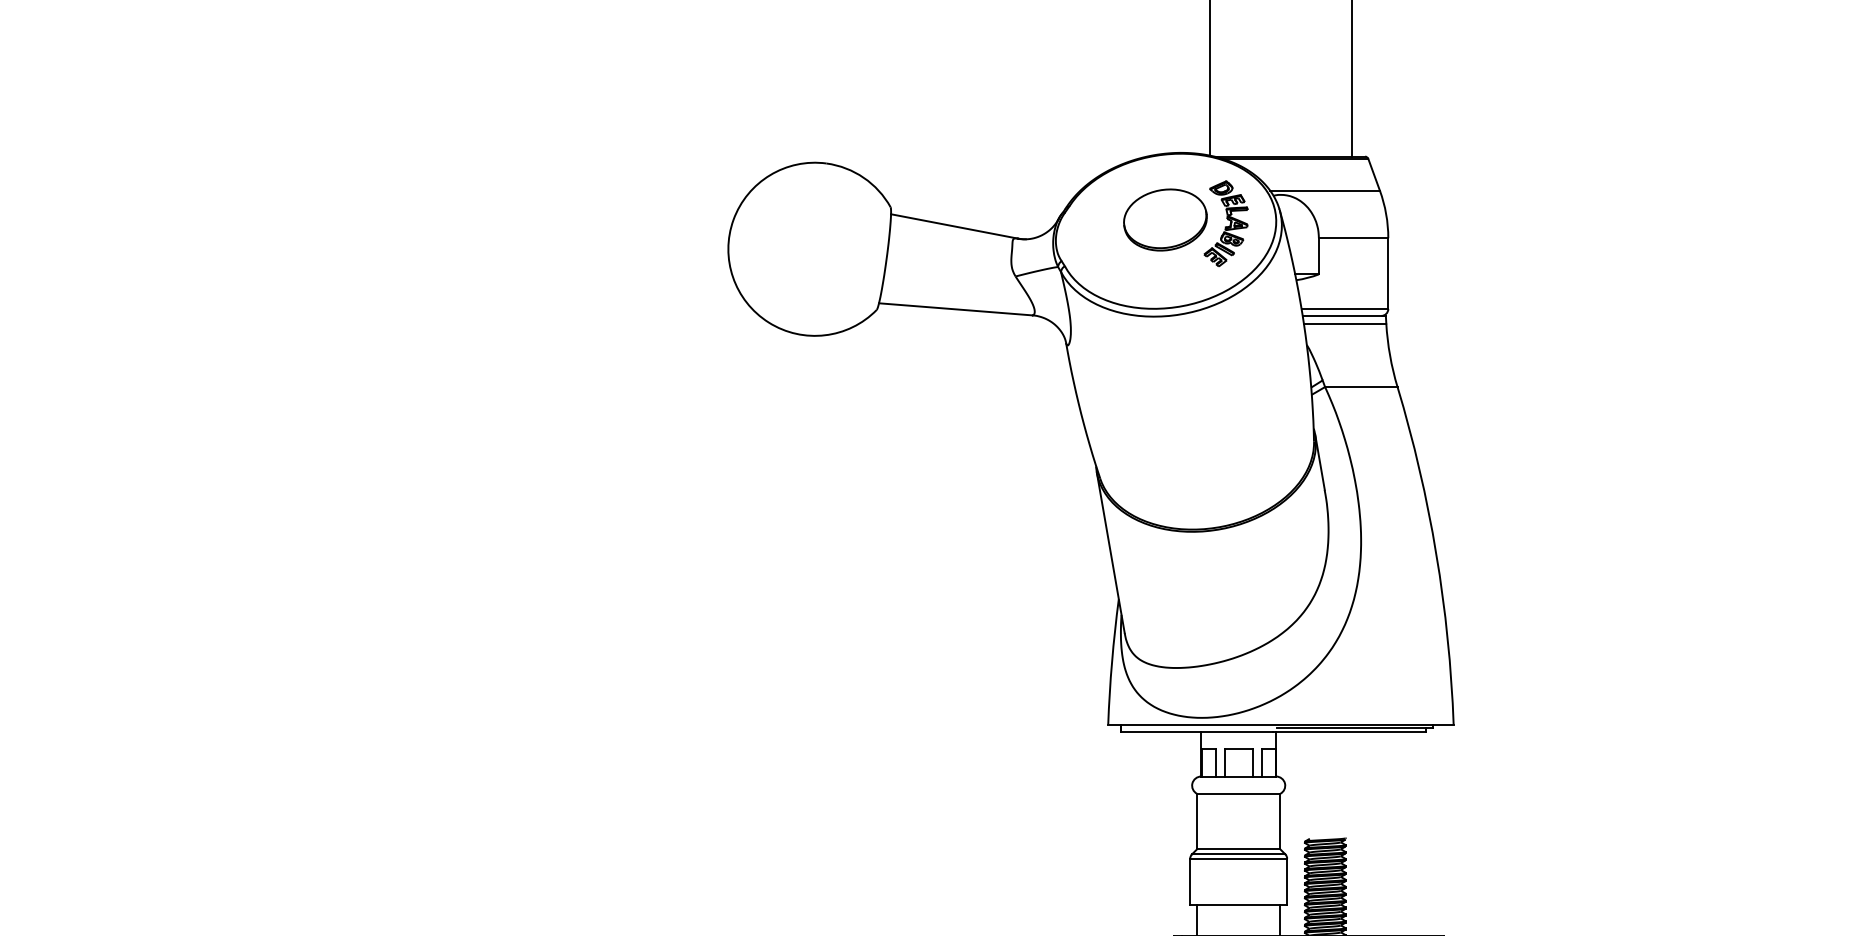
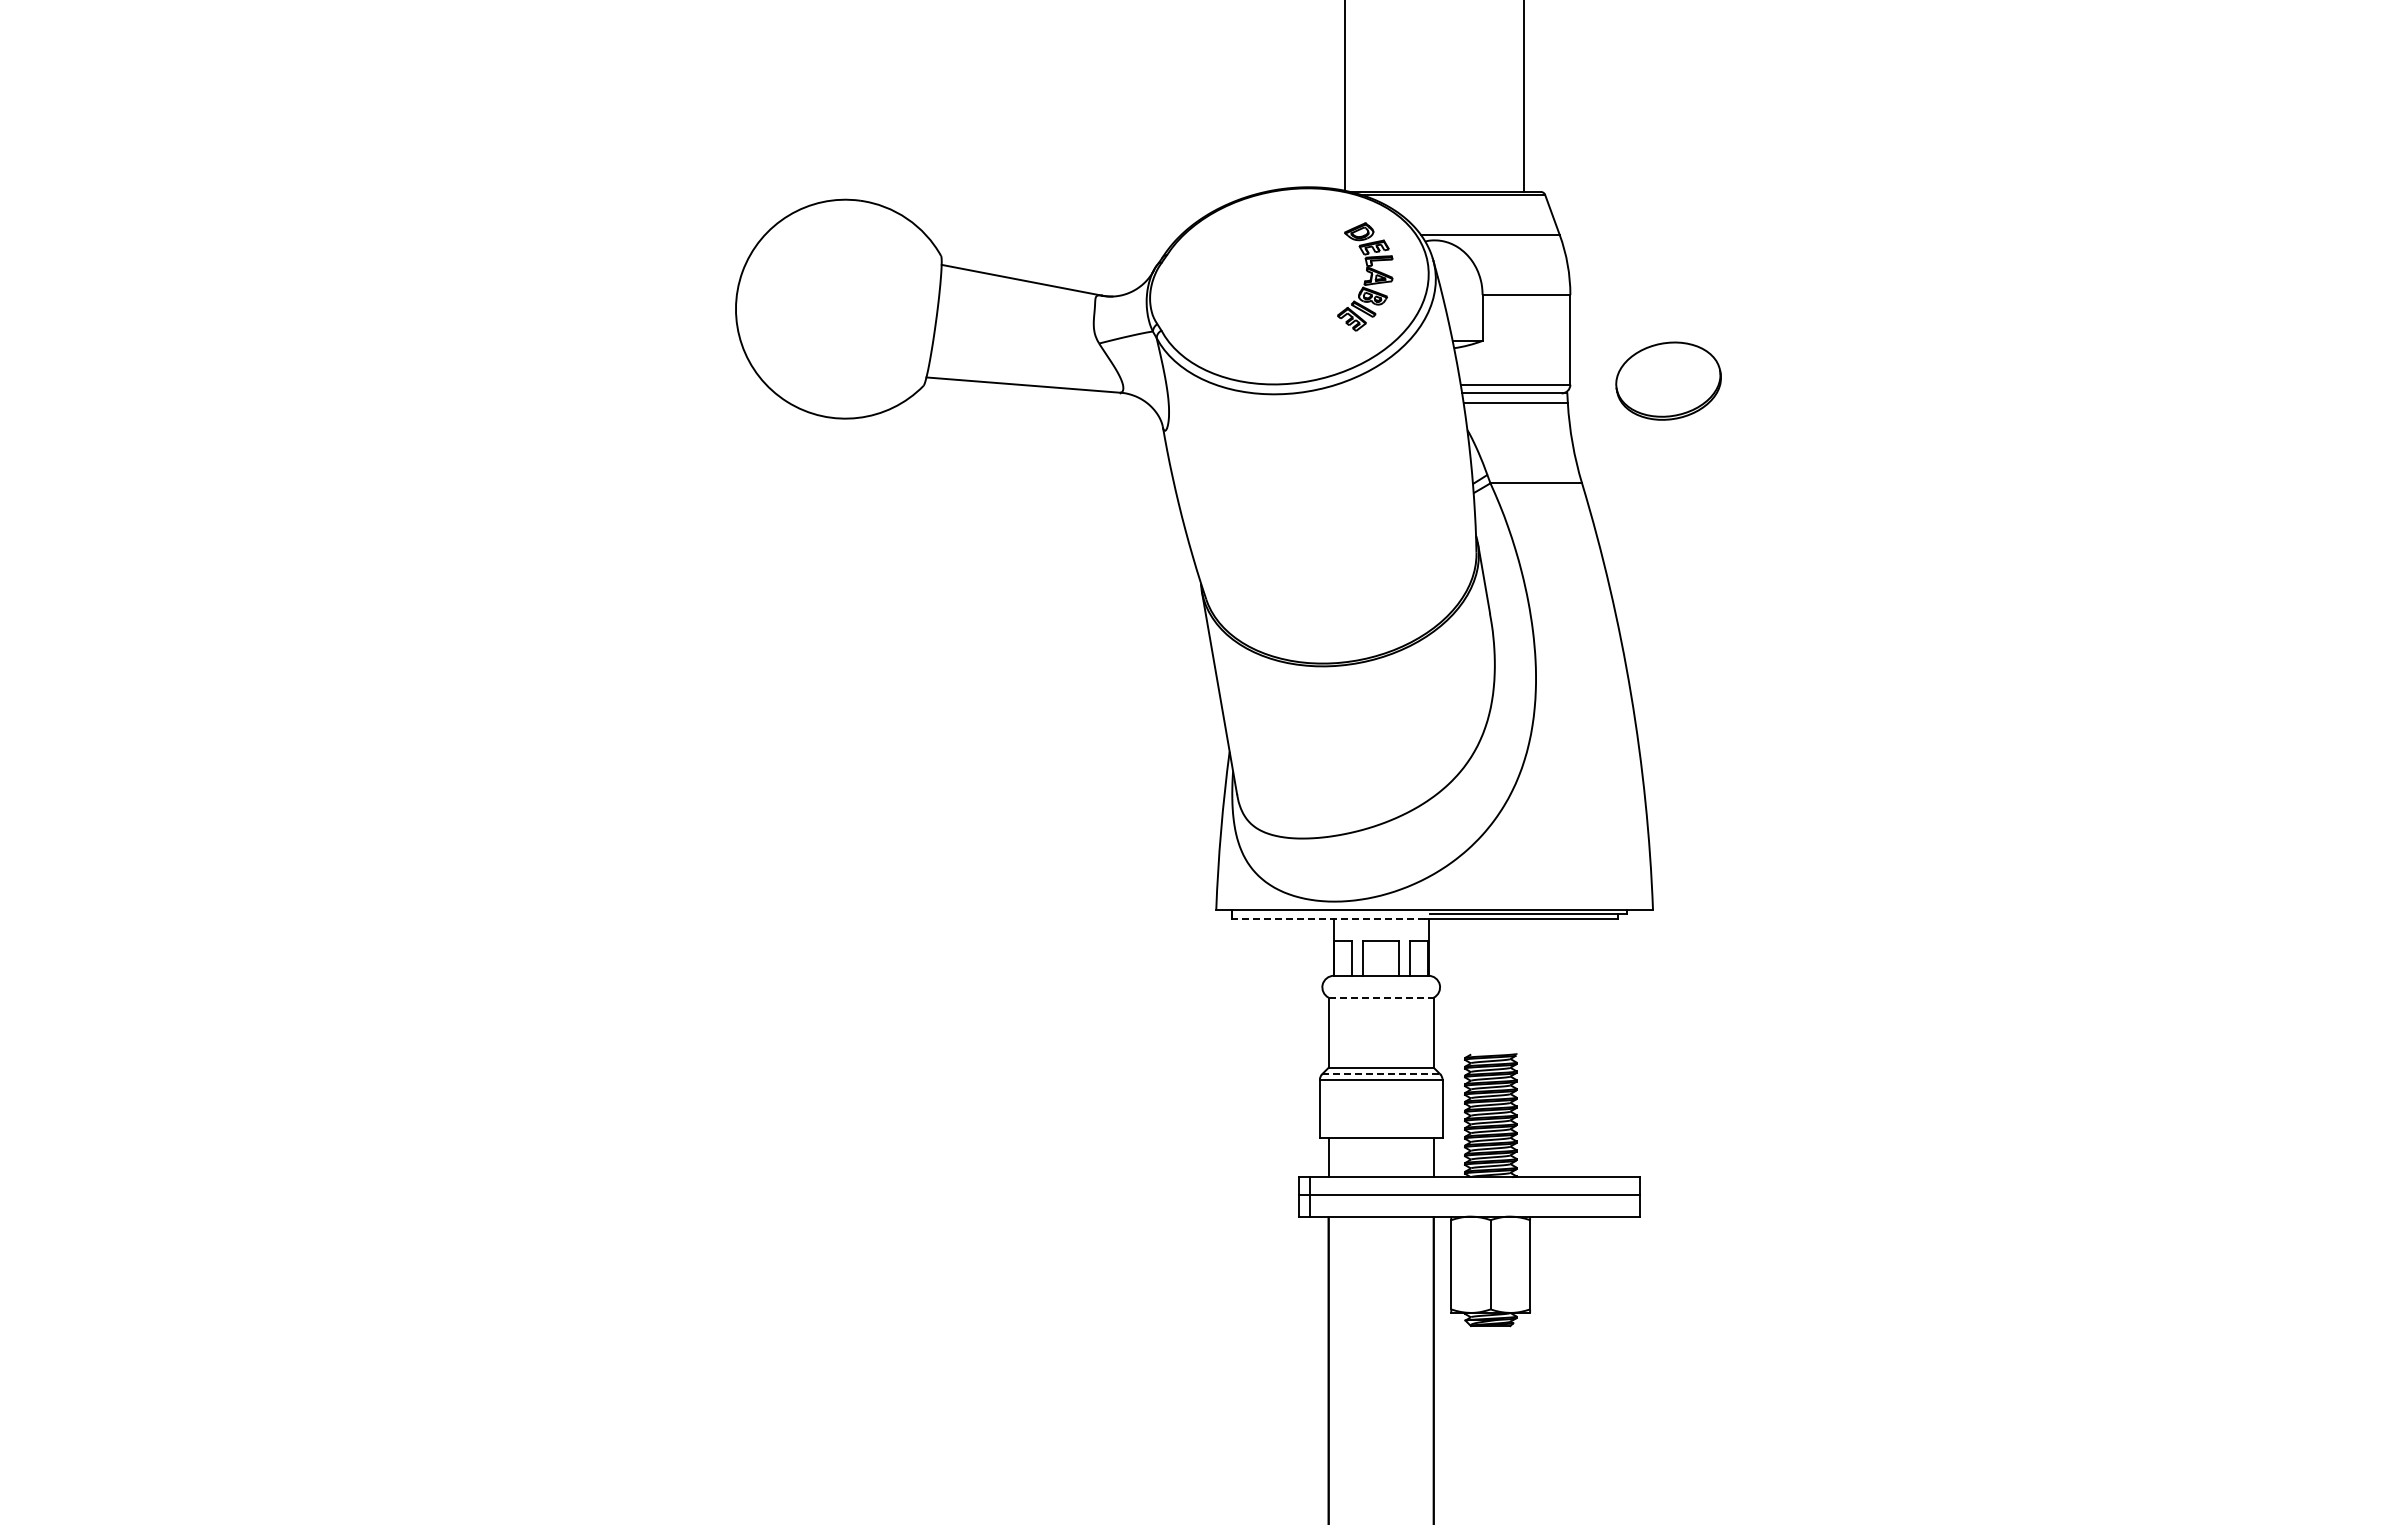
part: (1165, 219) -> (1668, 380), moved
line: (1196, 731) -> (1328, 918), solid -> dashed
line: (1238, 793) -> (1381, 997), solid -> dashed
line: (1238, 854) -> (1381, 1074), solid -> dashed

